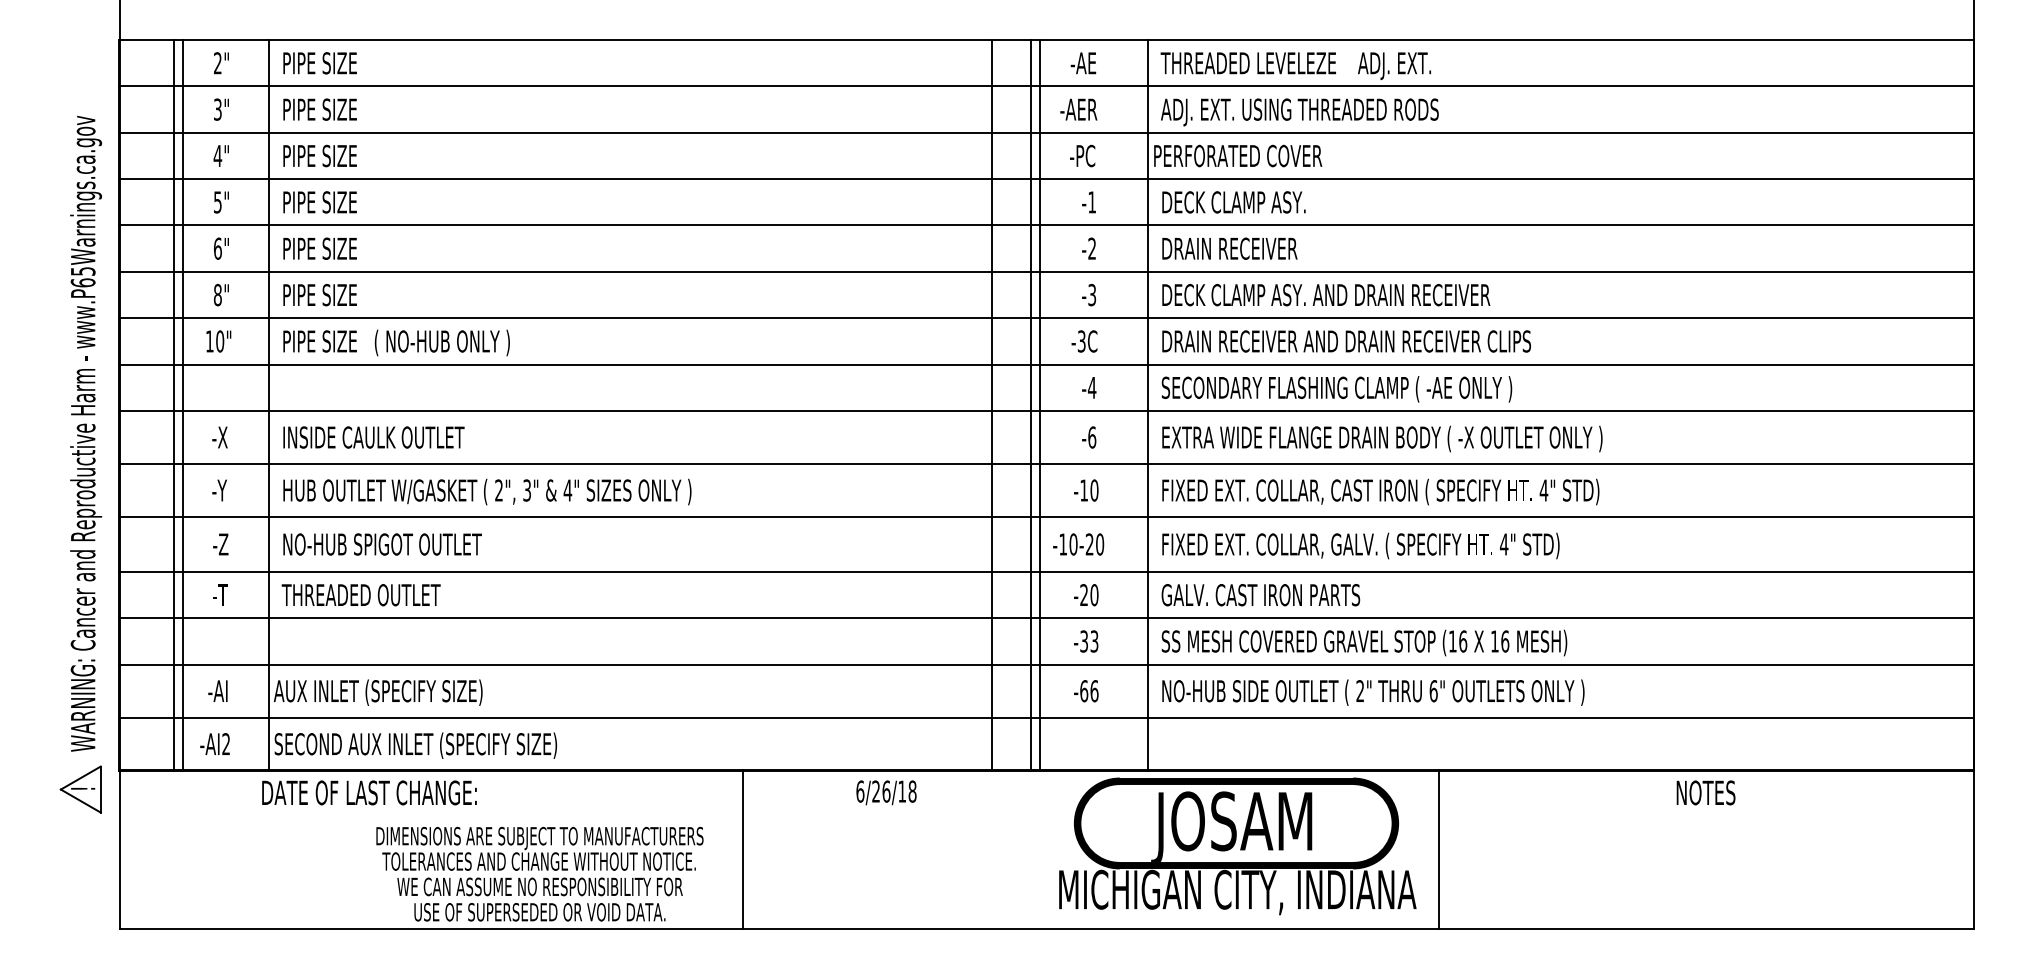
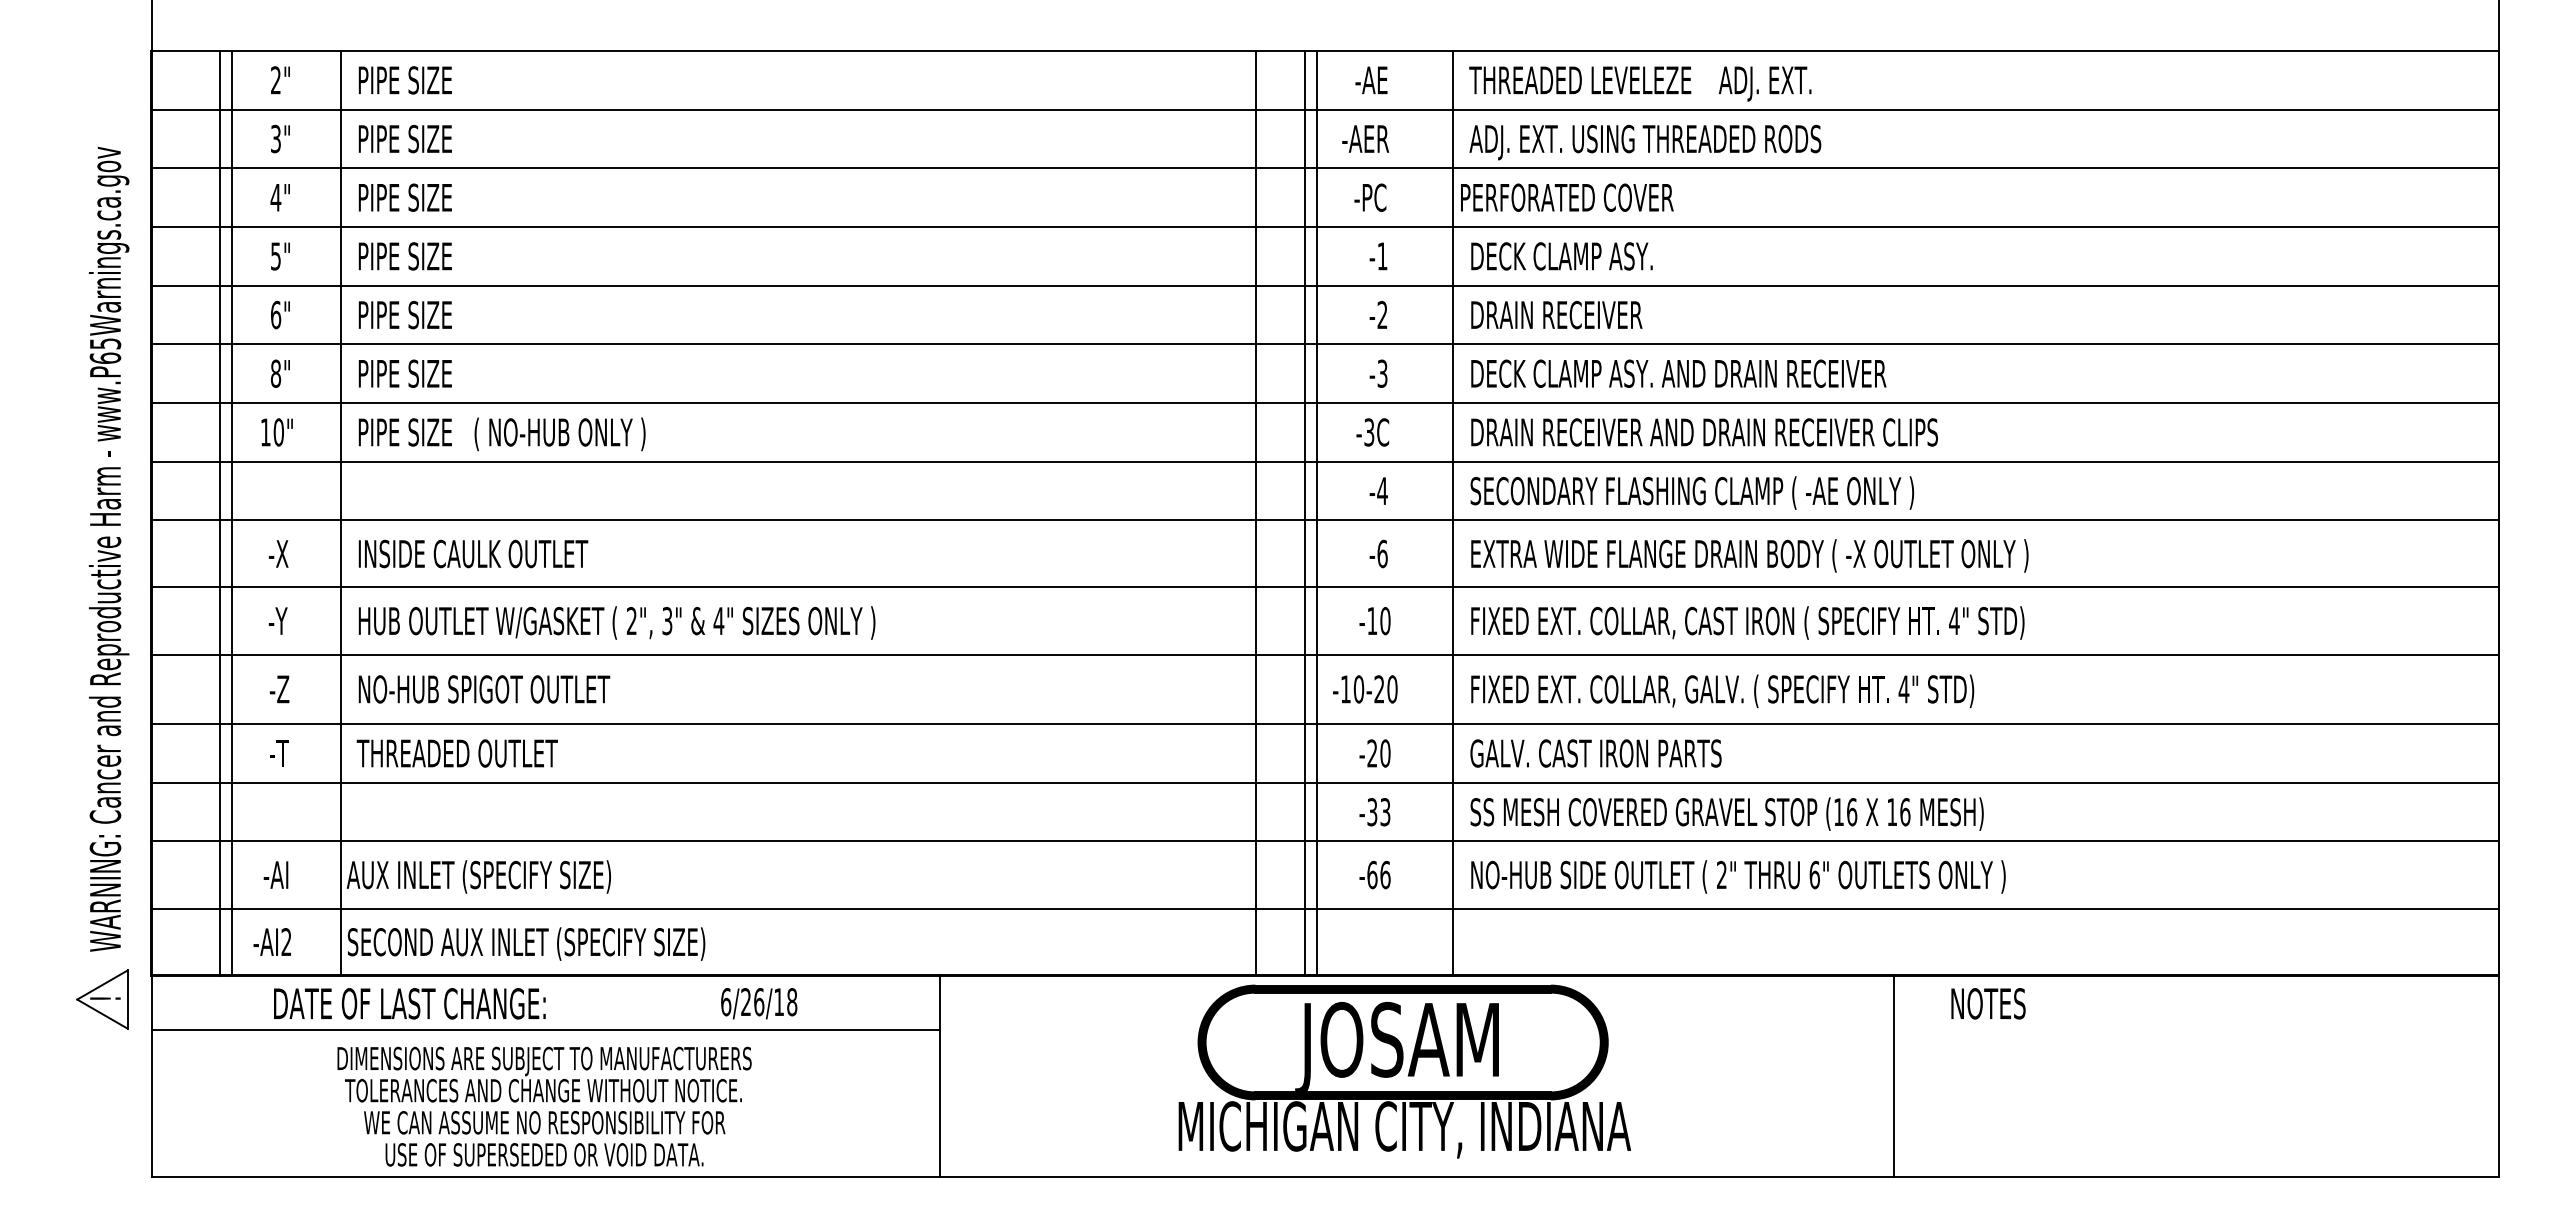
text: (369, 792) -> (409, 1003), moved
text: (886, 792) -> (759, 1003), moved
text: (1706, 792) -> (1988, 1003), moved
line: (430, 813) -> (545, 1029), added
part: (1237, 846) -> (1404, 1071), moved
line: (1439, 849) -> (1893, 1075), moved
text: (539, 874) -> (544, 1106), moved

